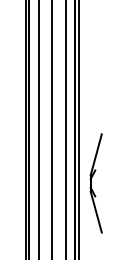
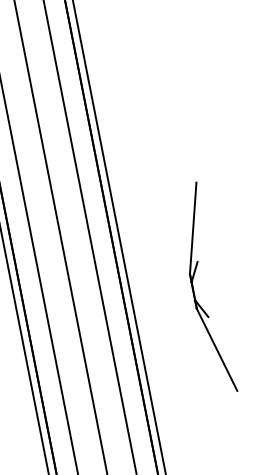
part: (95, 183) -> (203, 289), moved

